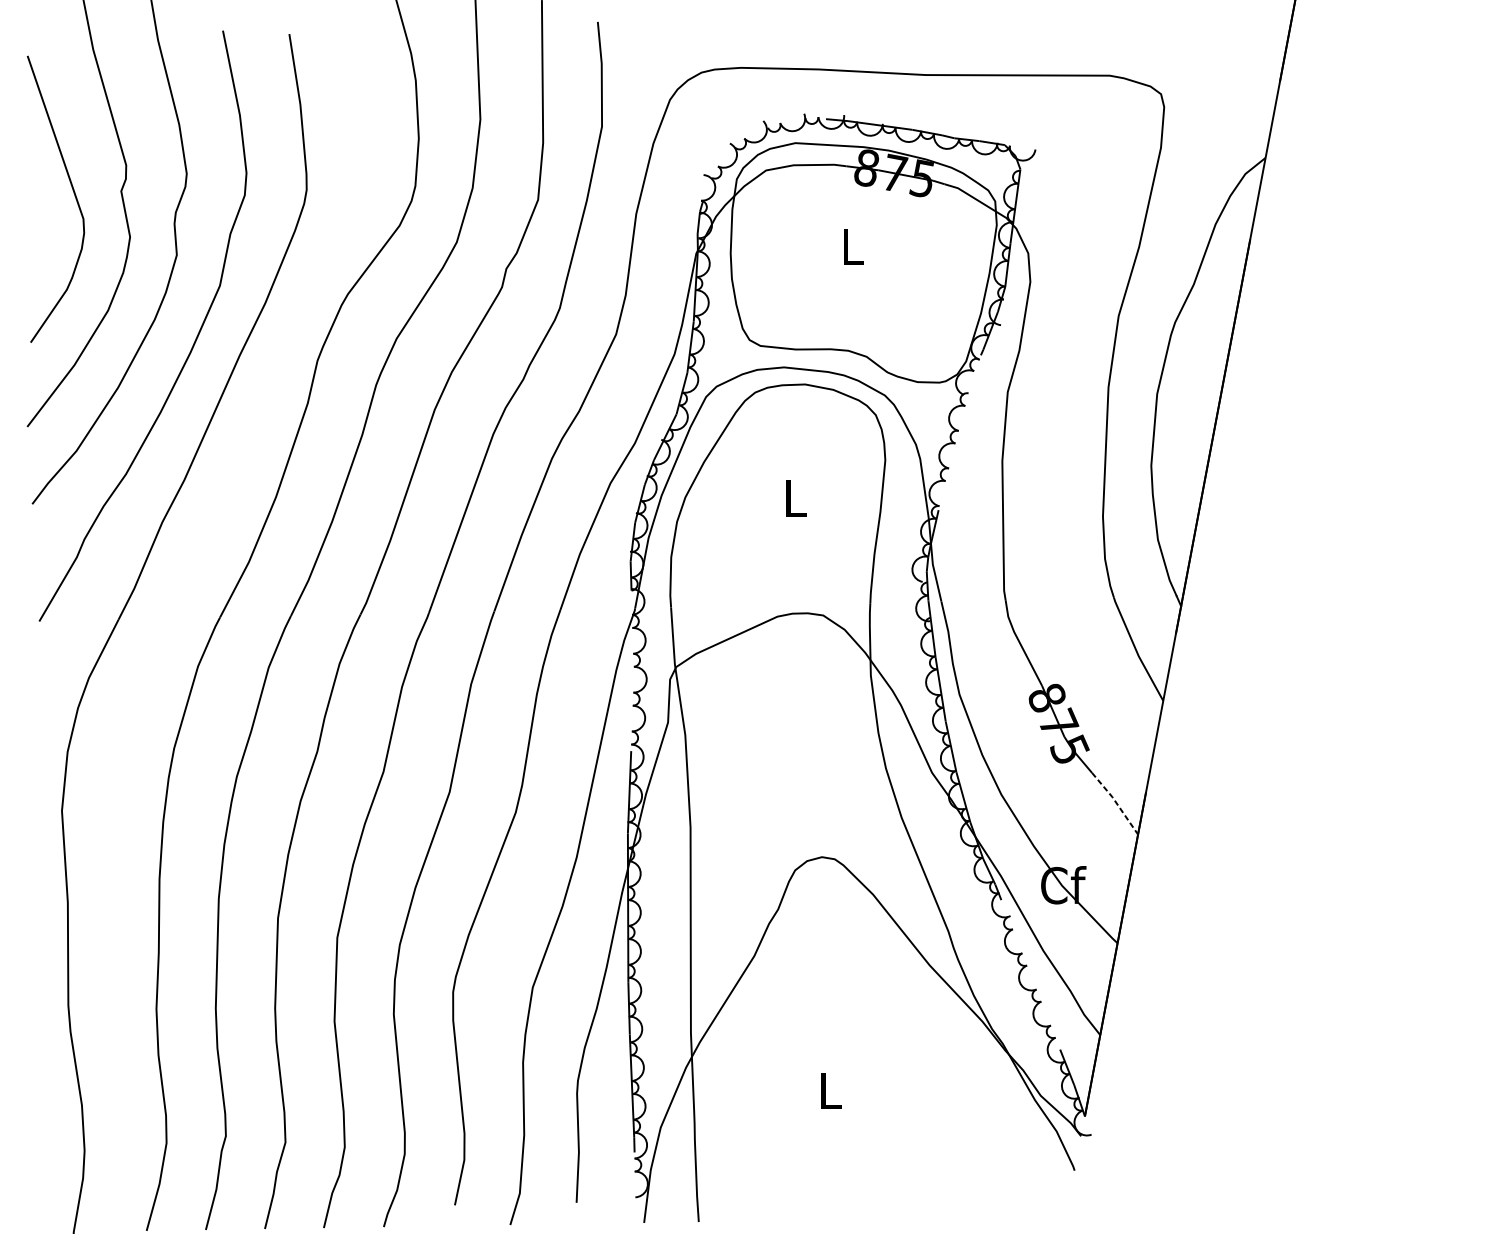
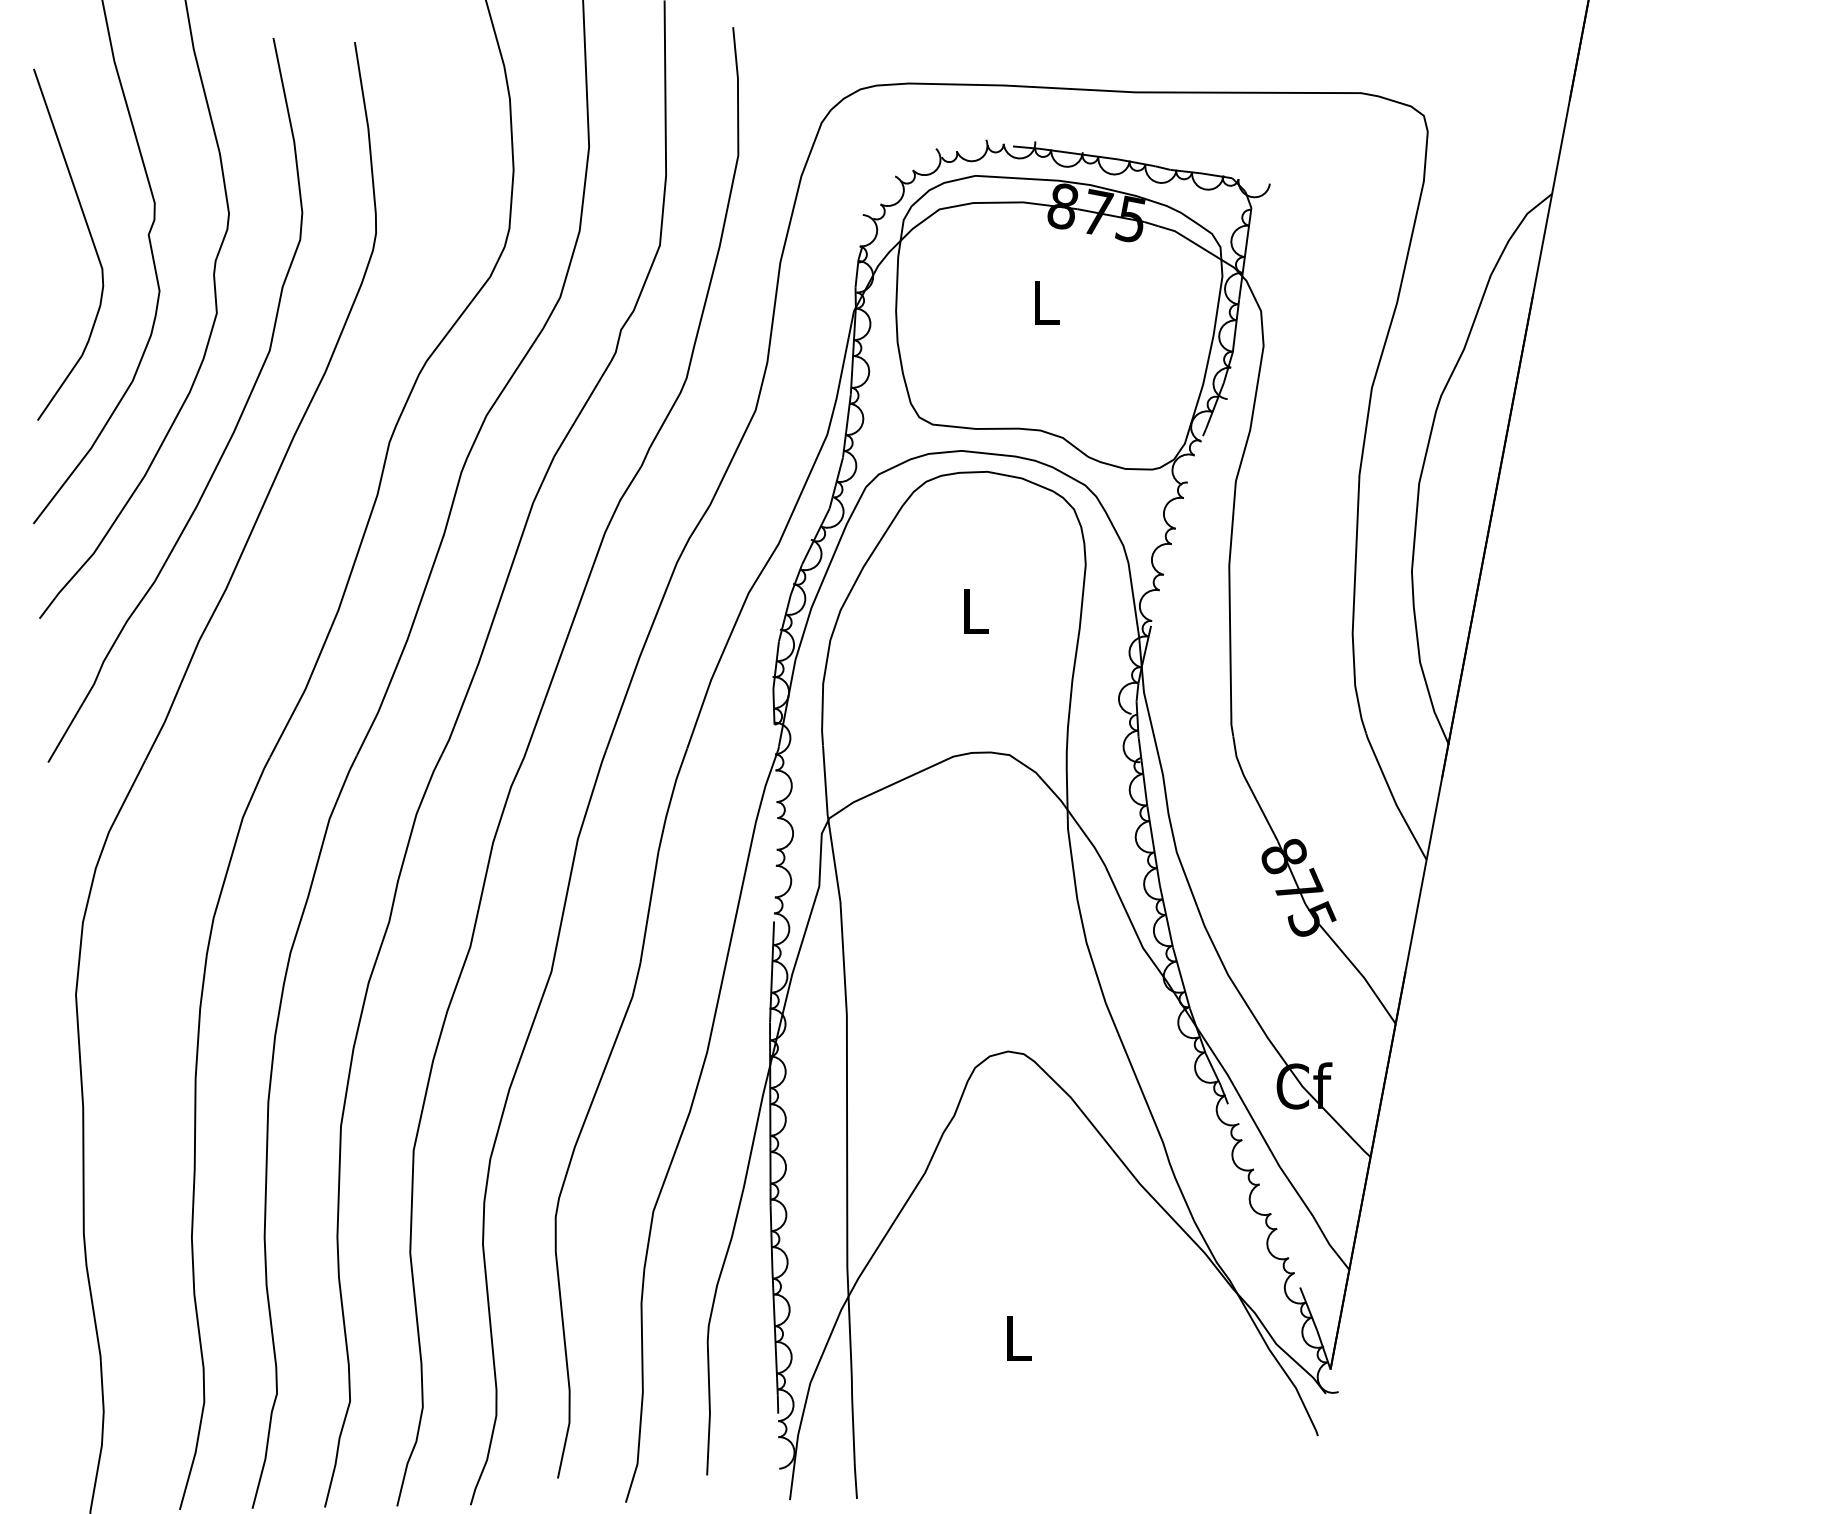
line: (1115, 802) -> (1368, 984), dashed -> solid

